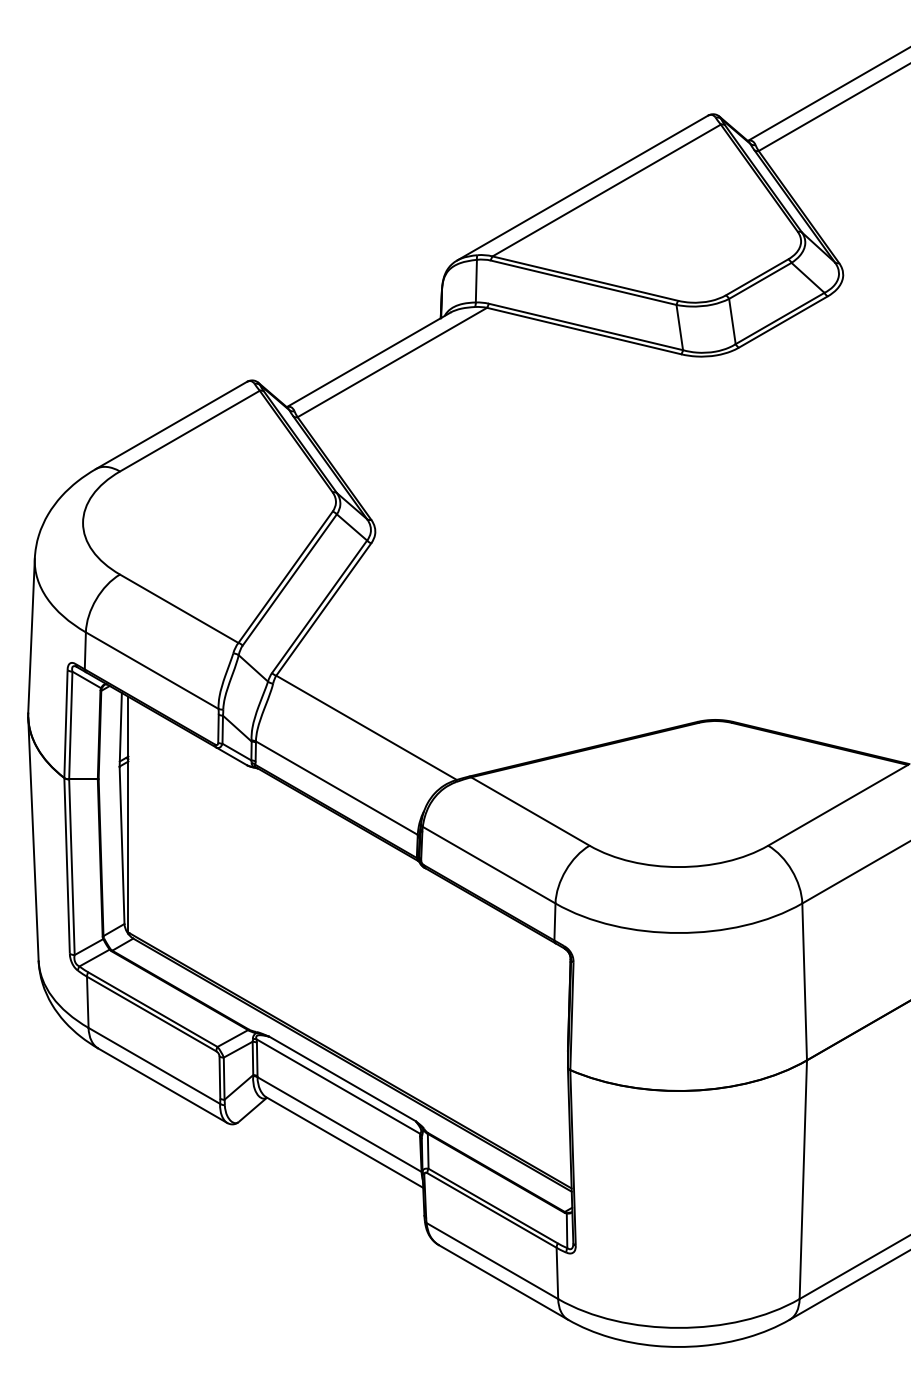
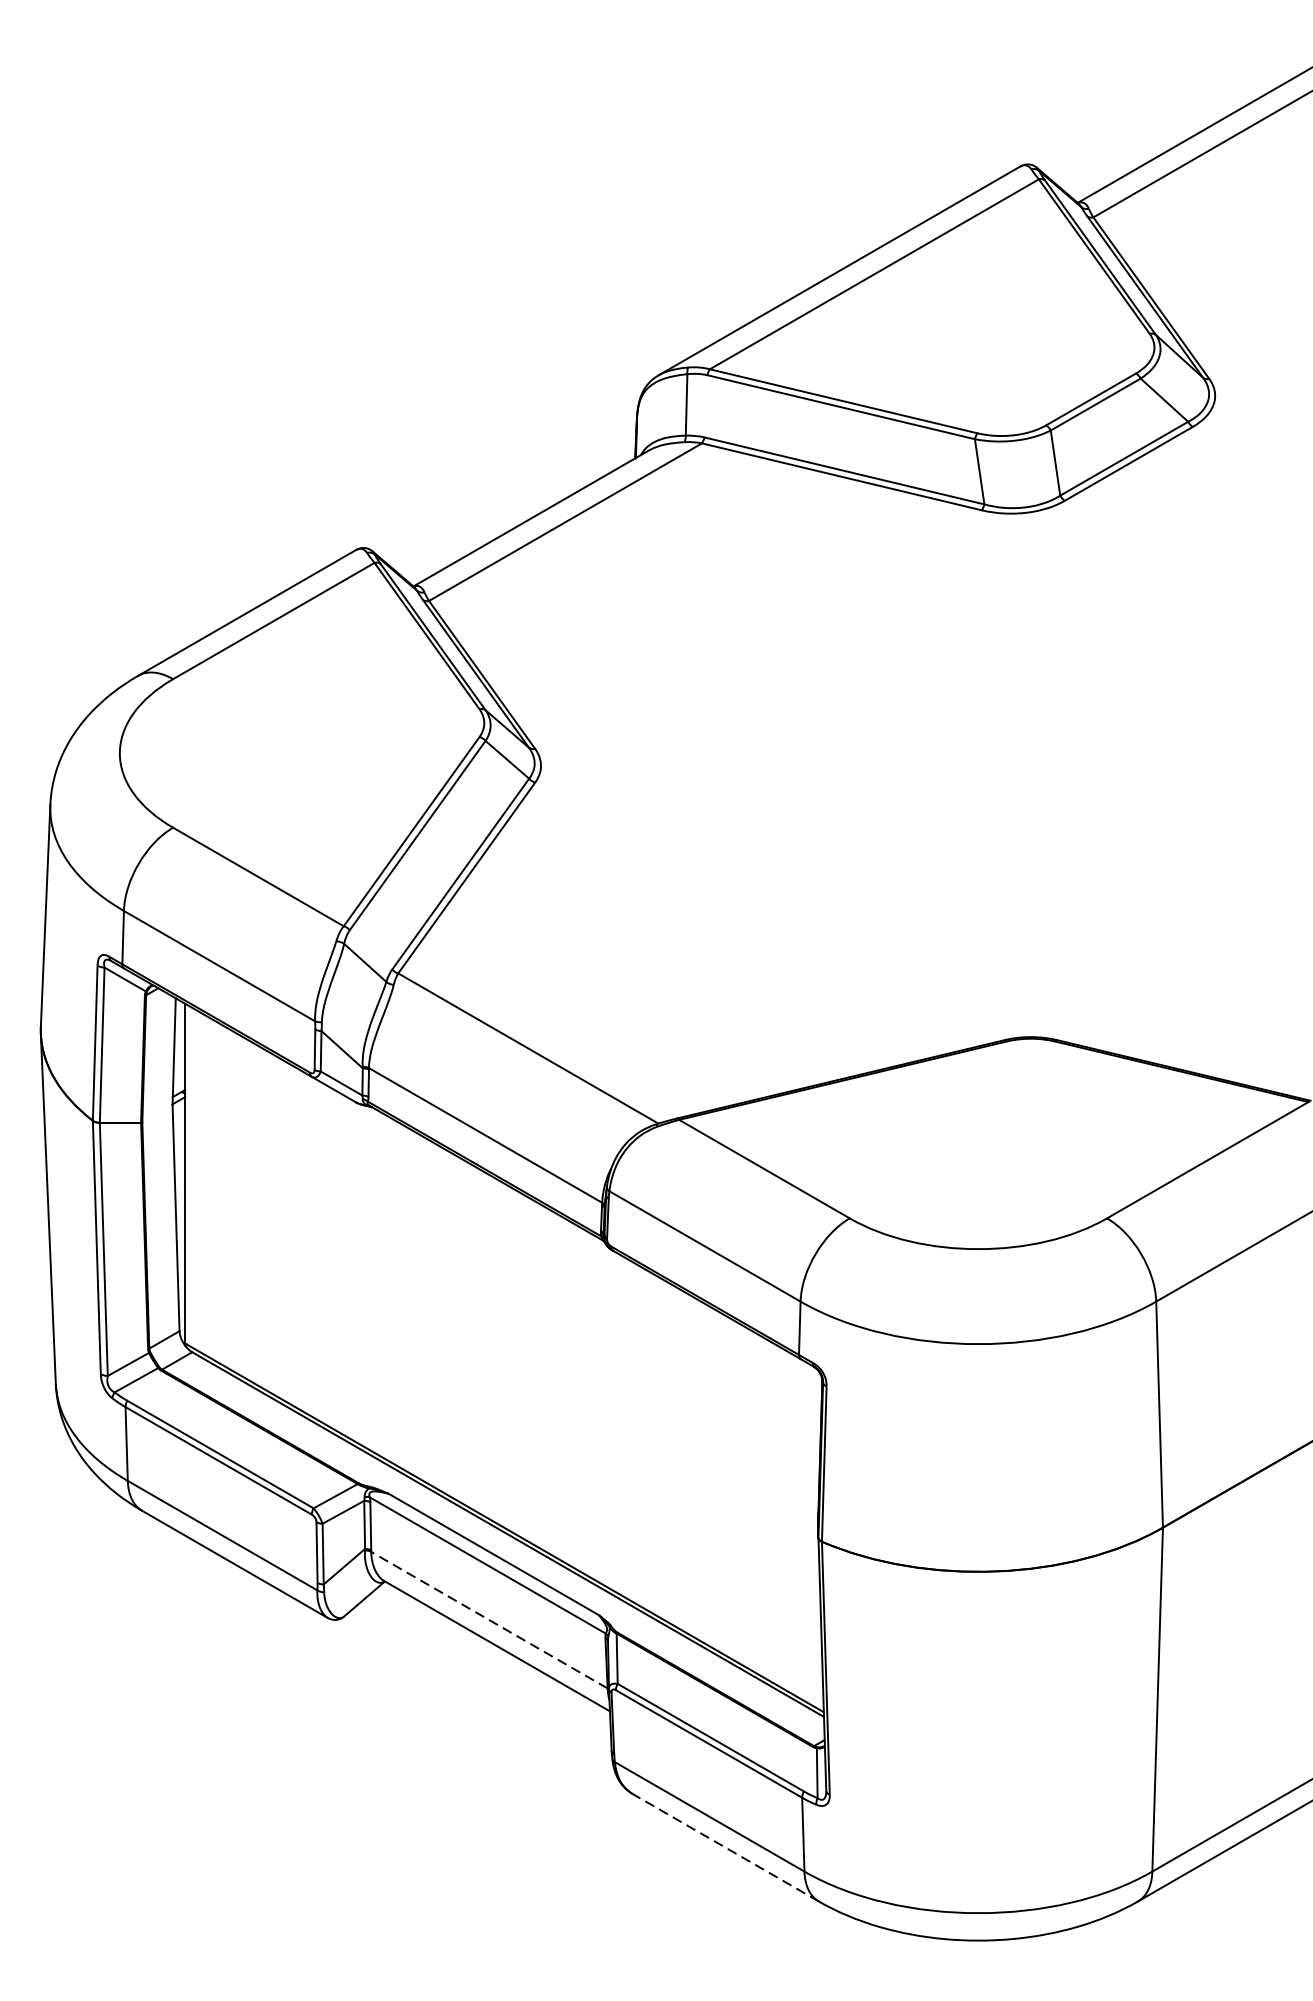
line: (339, 1124) -> (489, 1620), solid -> dashed
line: (503, 1282) -> (725, 1847), solid -> dashed

